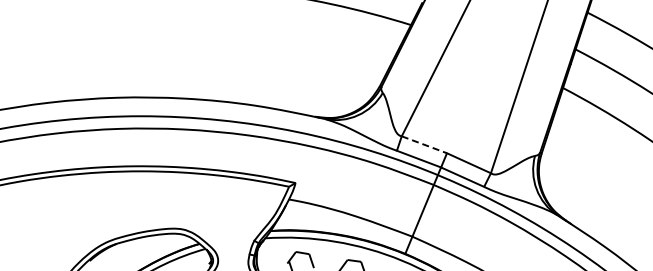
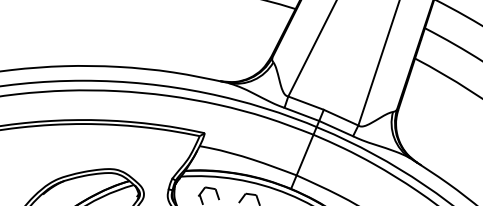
line: (424, 144) -> (306, 102), dashed -> solid

